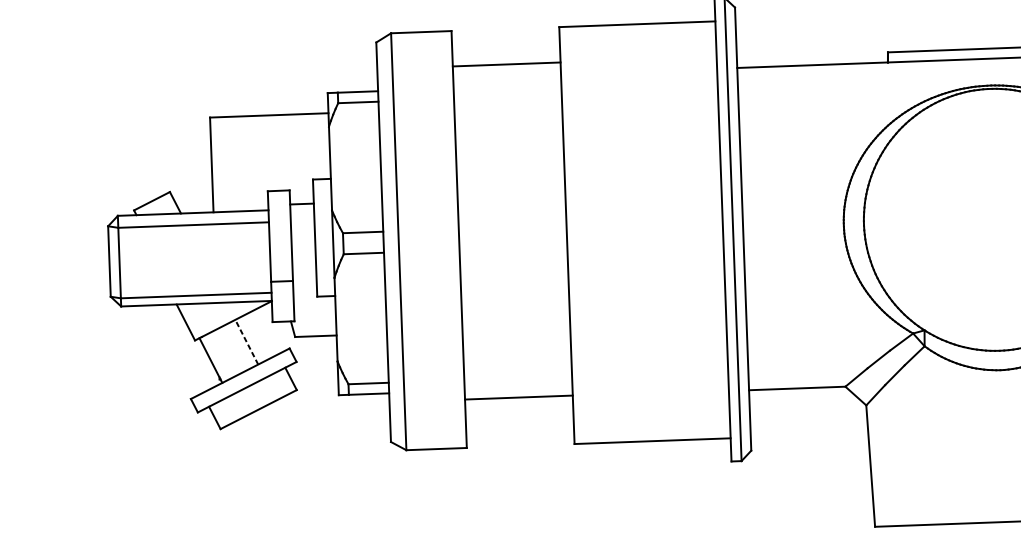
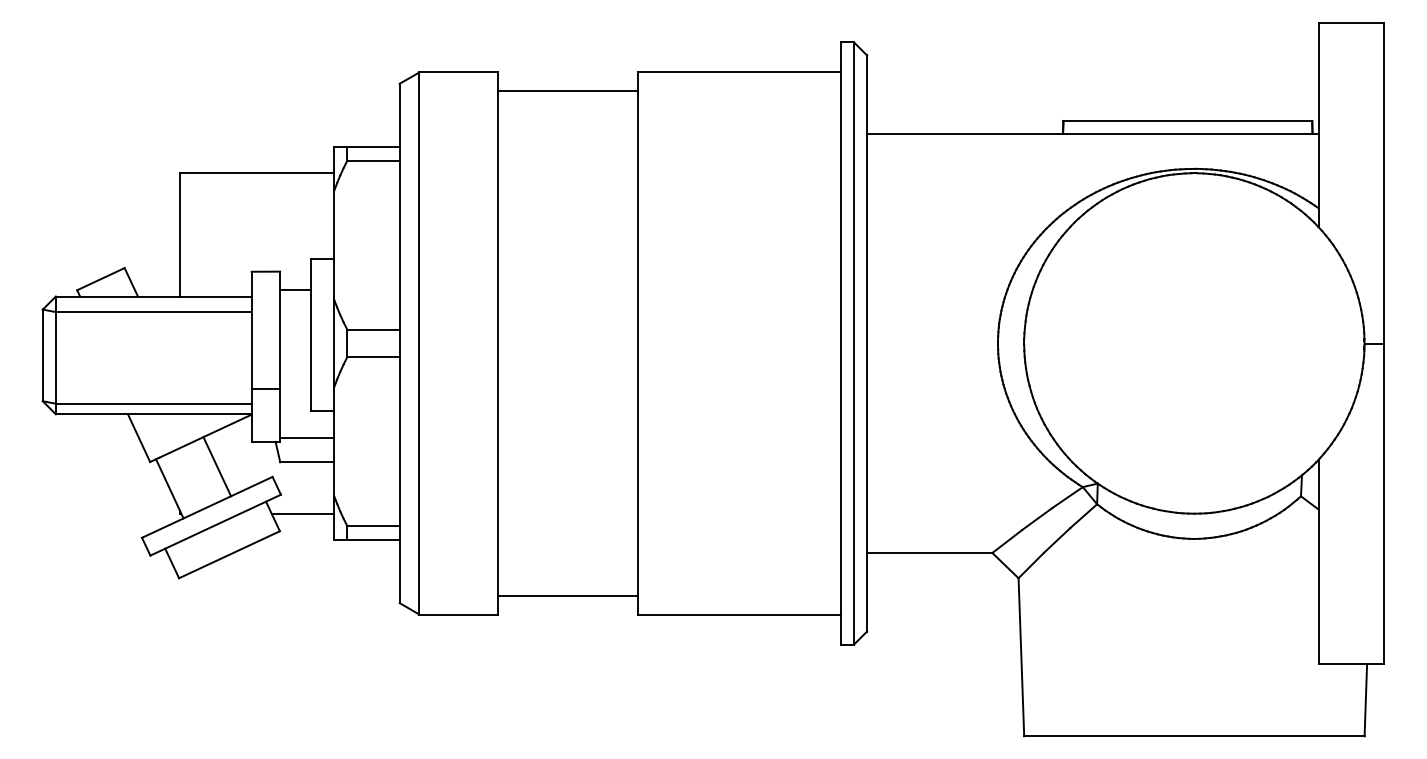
line: (506, 64) -> (567, 91), moved
line: (315, 317) -> (307, 437), added
line: (246, 342) -> (217, 466), dashed -> solid
line: (313, 375) -> (302, 513), added
line: (518, 397) -> (567, 595), moved

